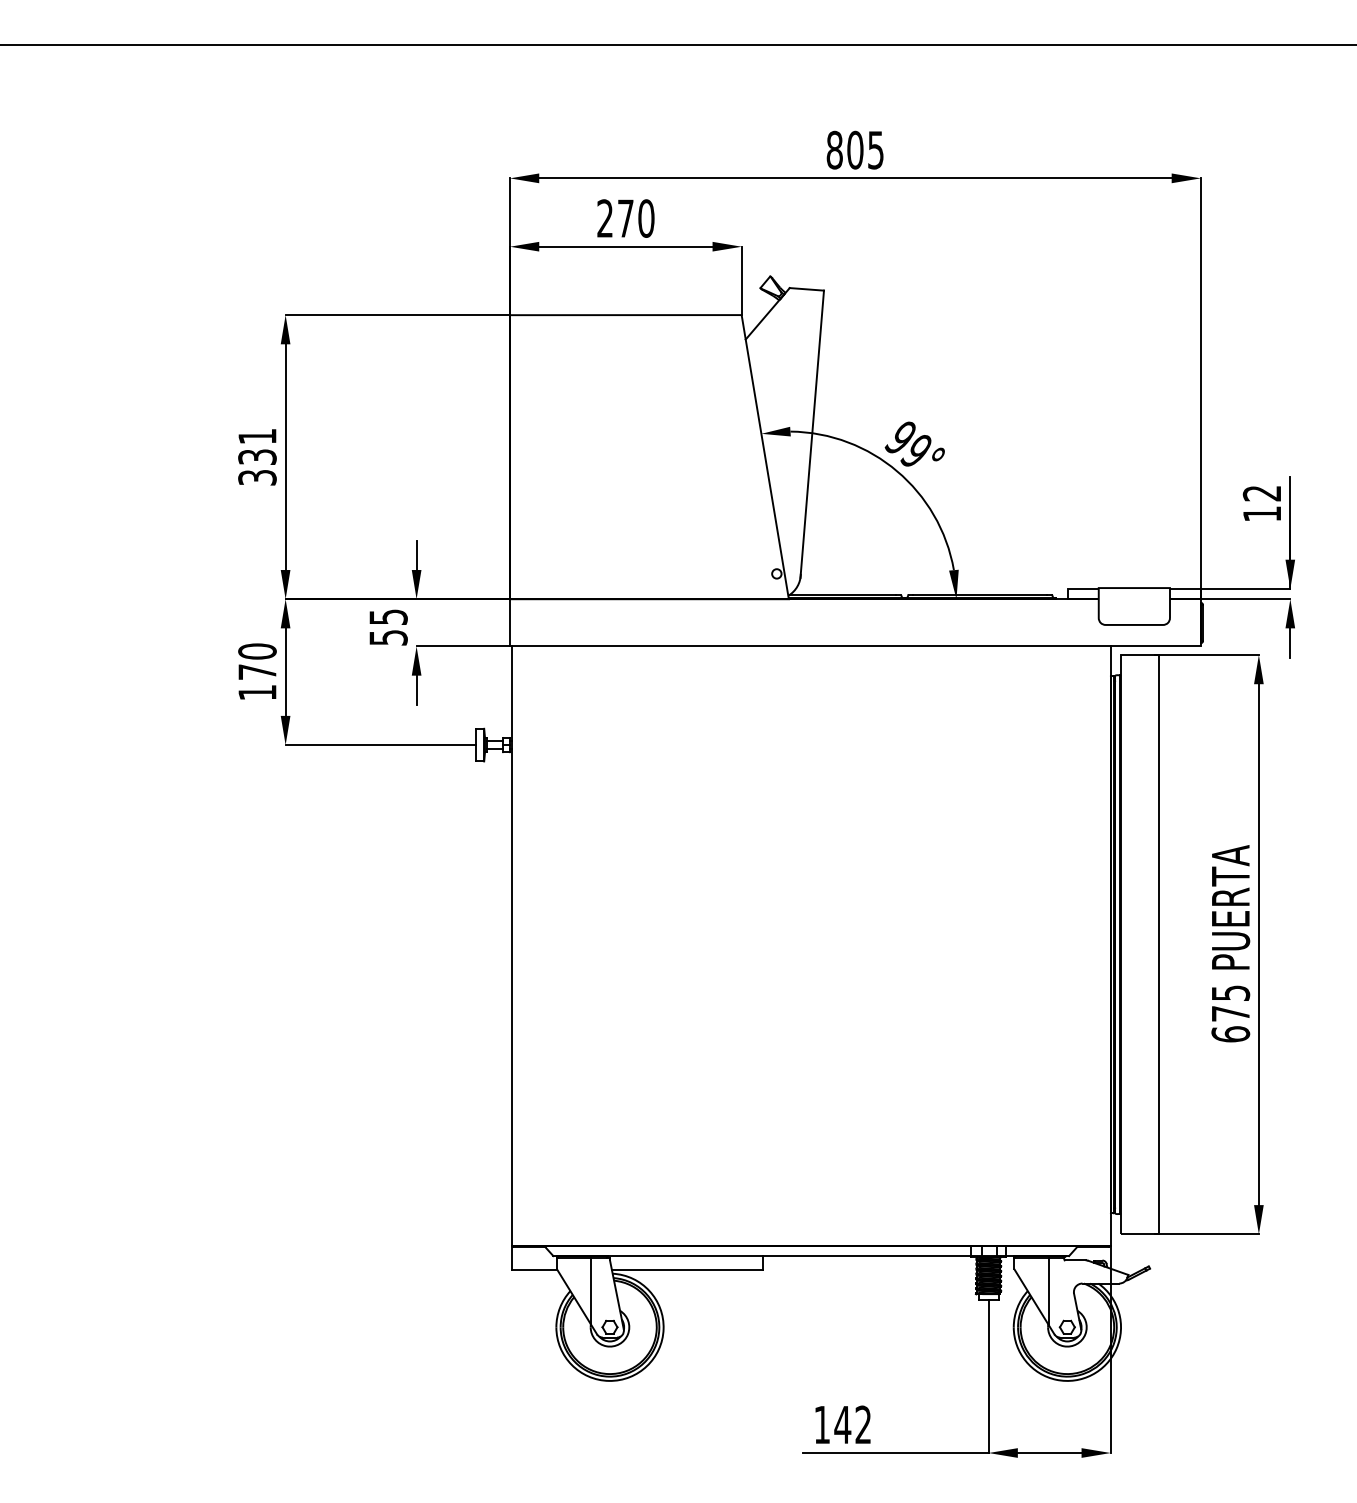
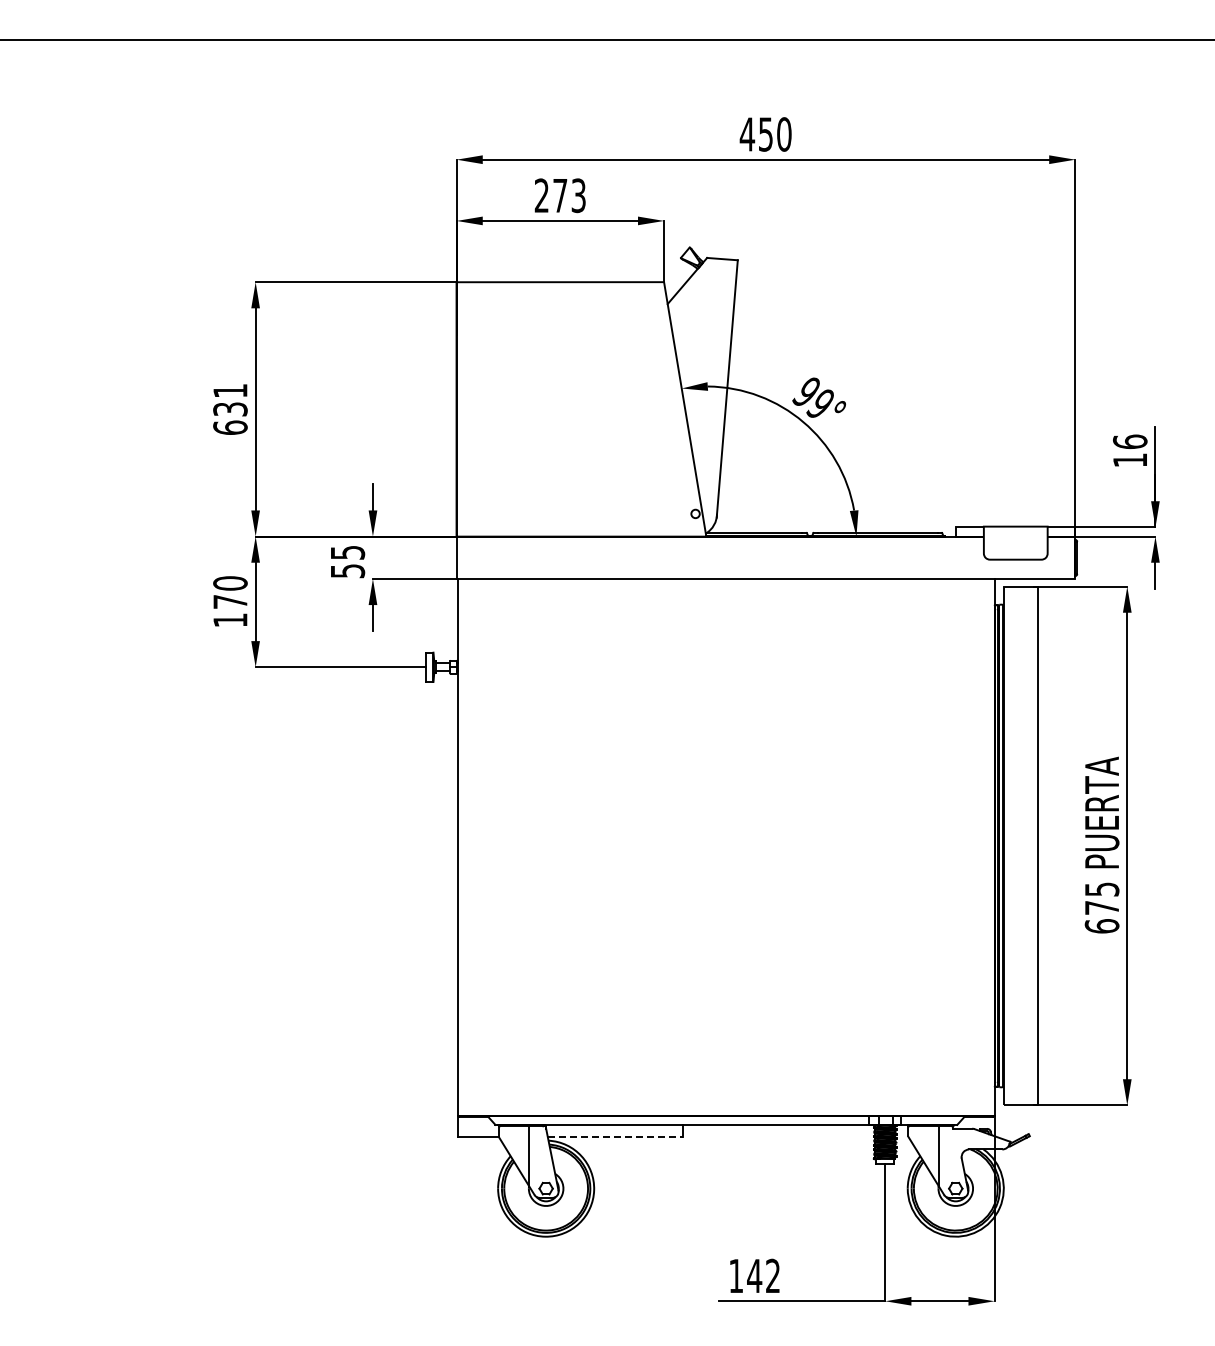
text: (854, 150) -> (765, 134), 805 -> 450
text: (646, 218) -> (578, 195), 270 -> 273
text: (257, 477) -> (230, 427), 331 -> 631
text: (1262, 493) -> (1130, 441), 12 -> 16
line: (687, 1270) -> (615, 1137), solid -> dashed

